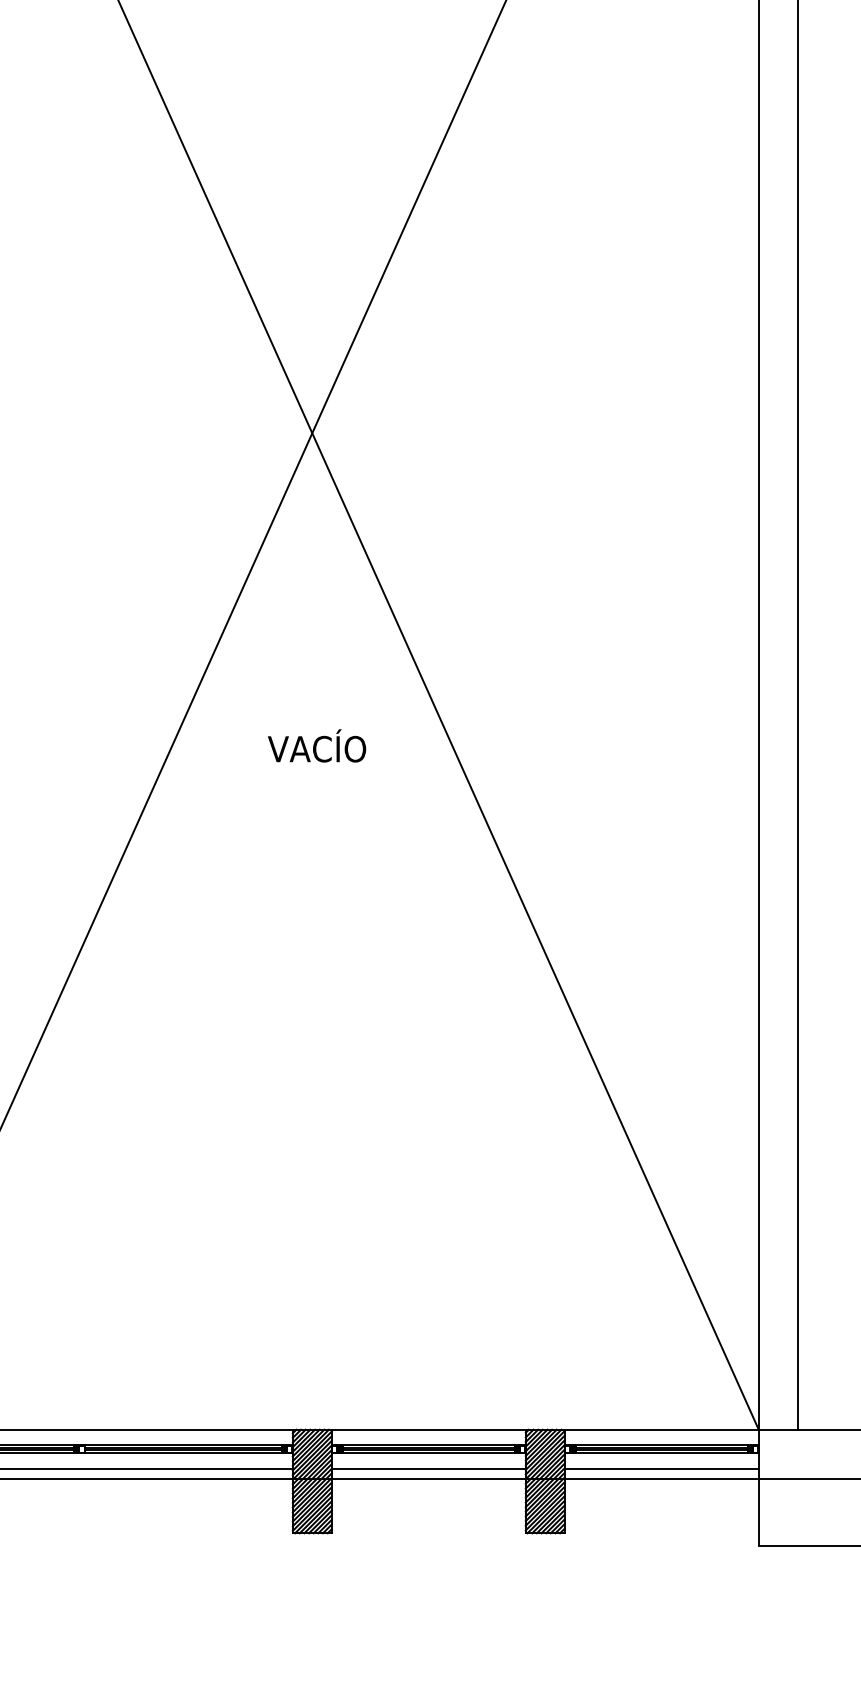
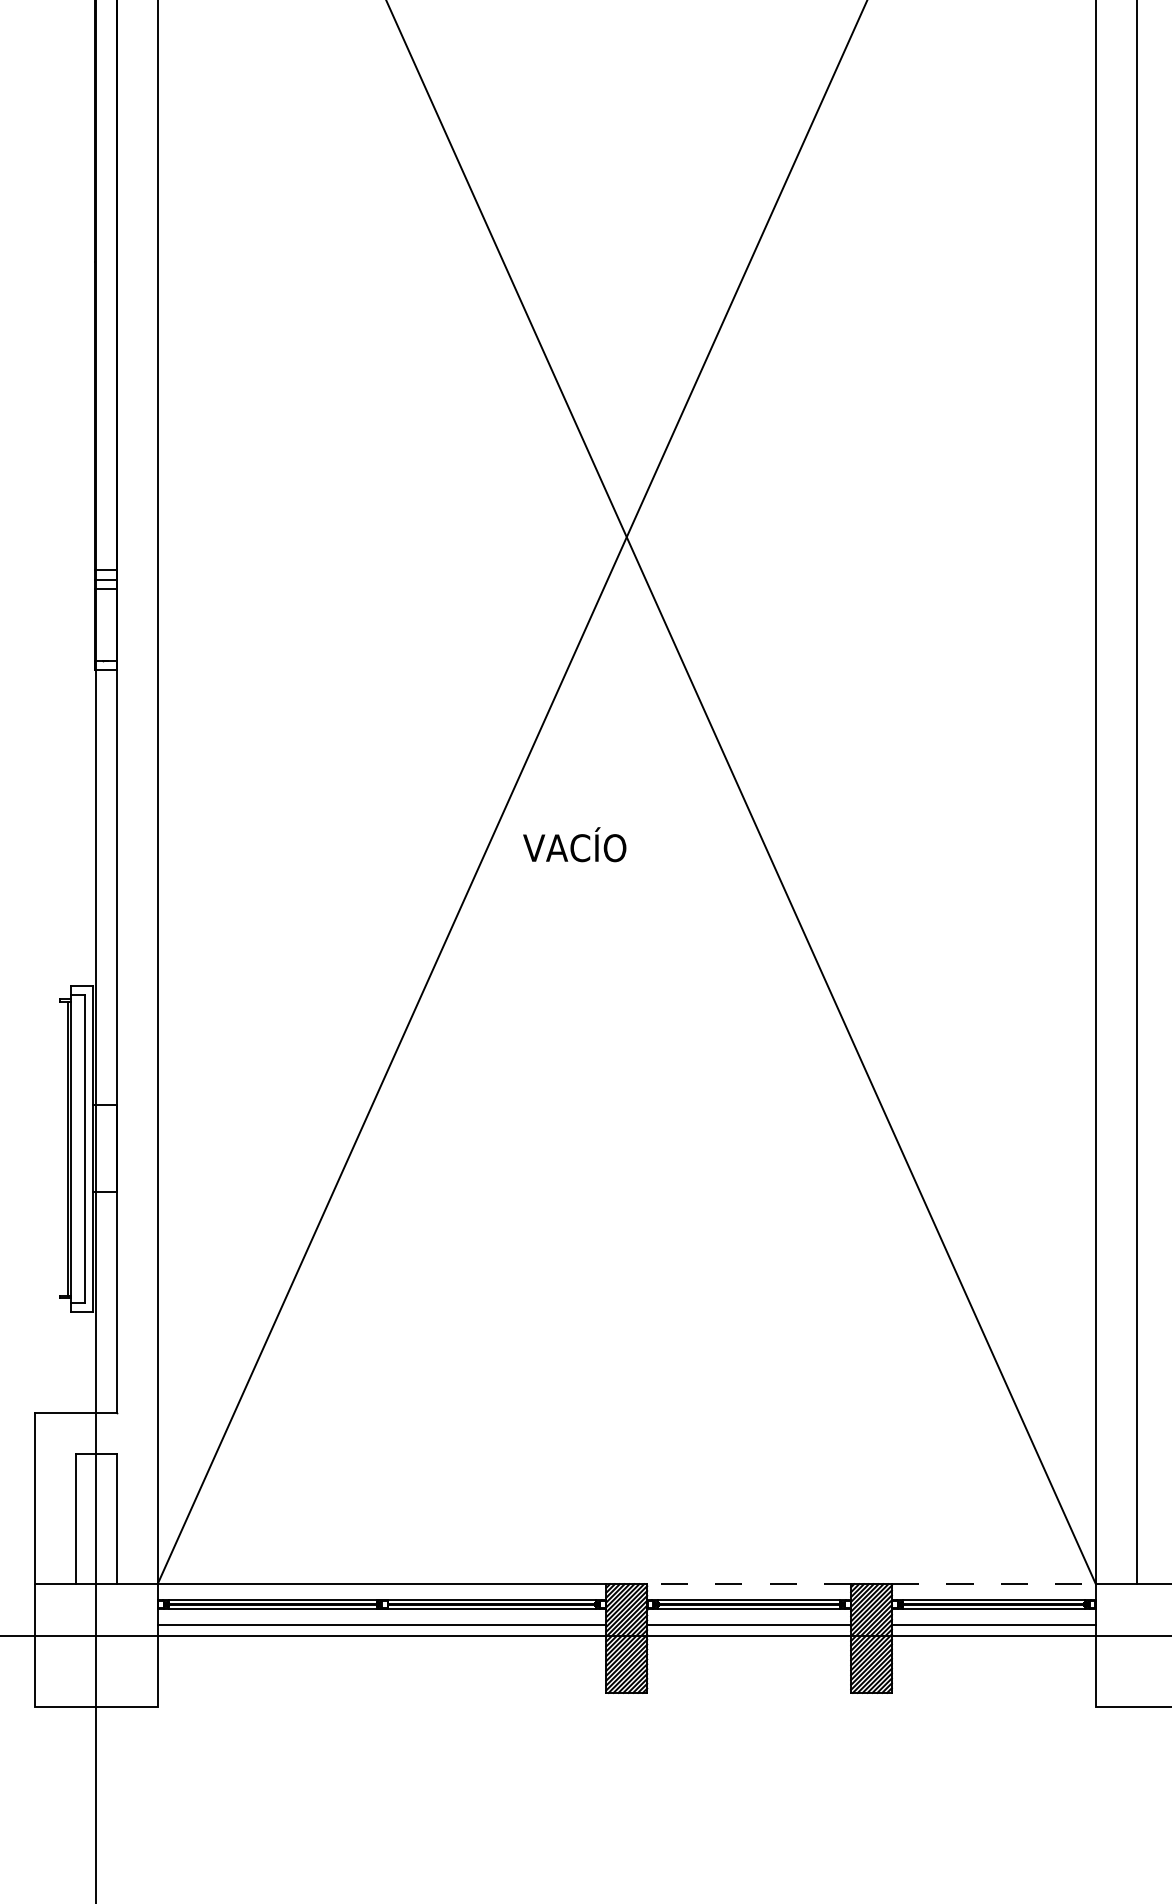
text: (316, 745) -> (574, 844), moved
line: (429, 1430) -> (749, 1584), solid -> dashed
line: (661, 1430) -> (993, 1584), solid -> dashed

